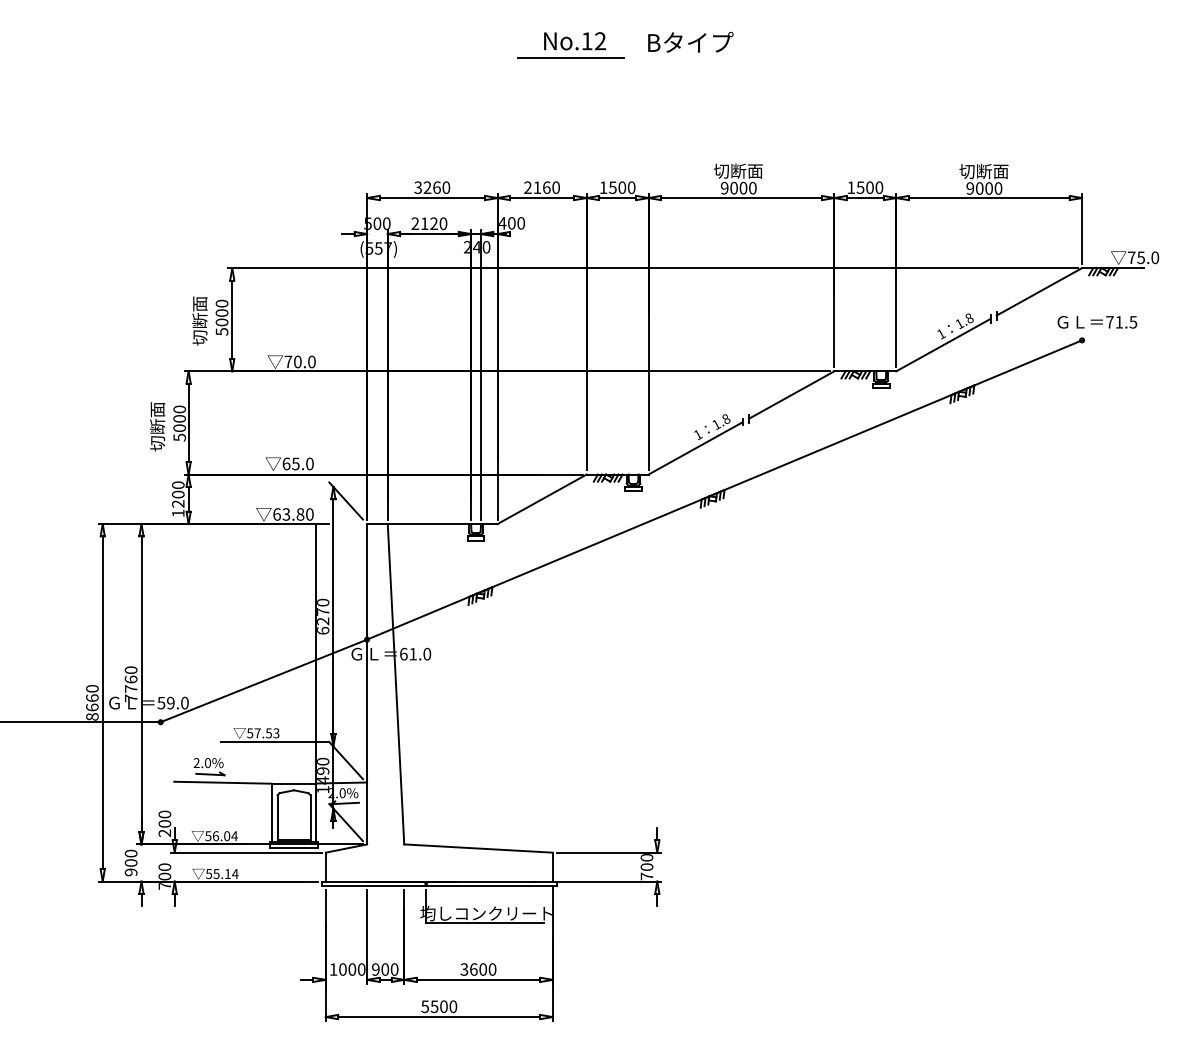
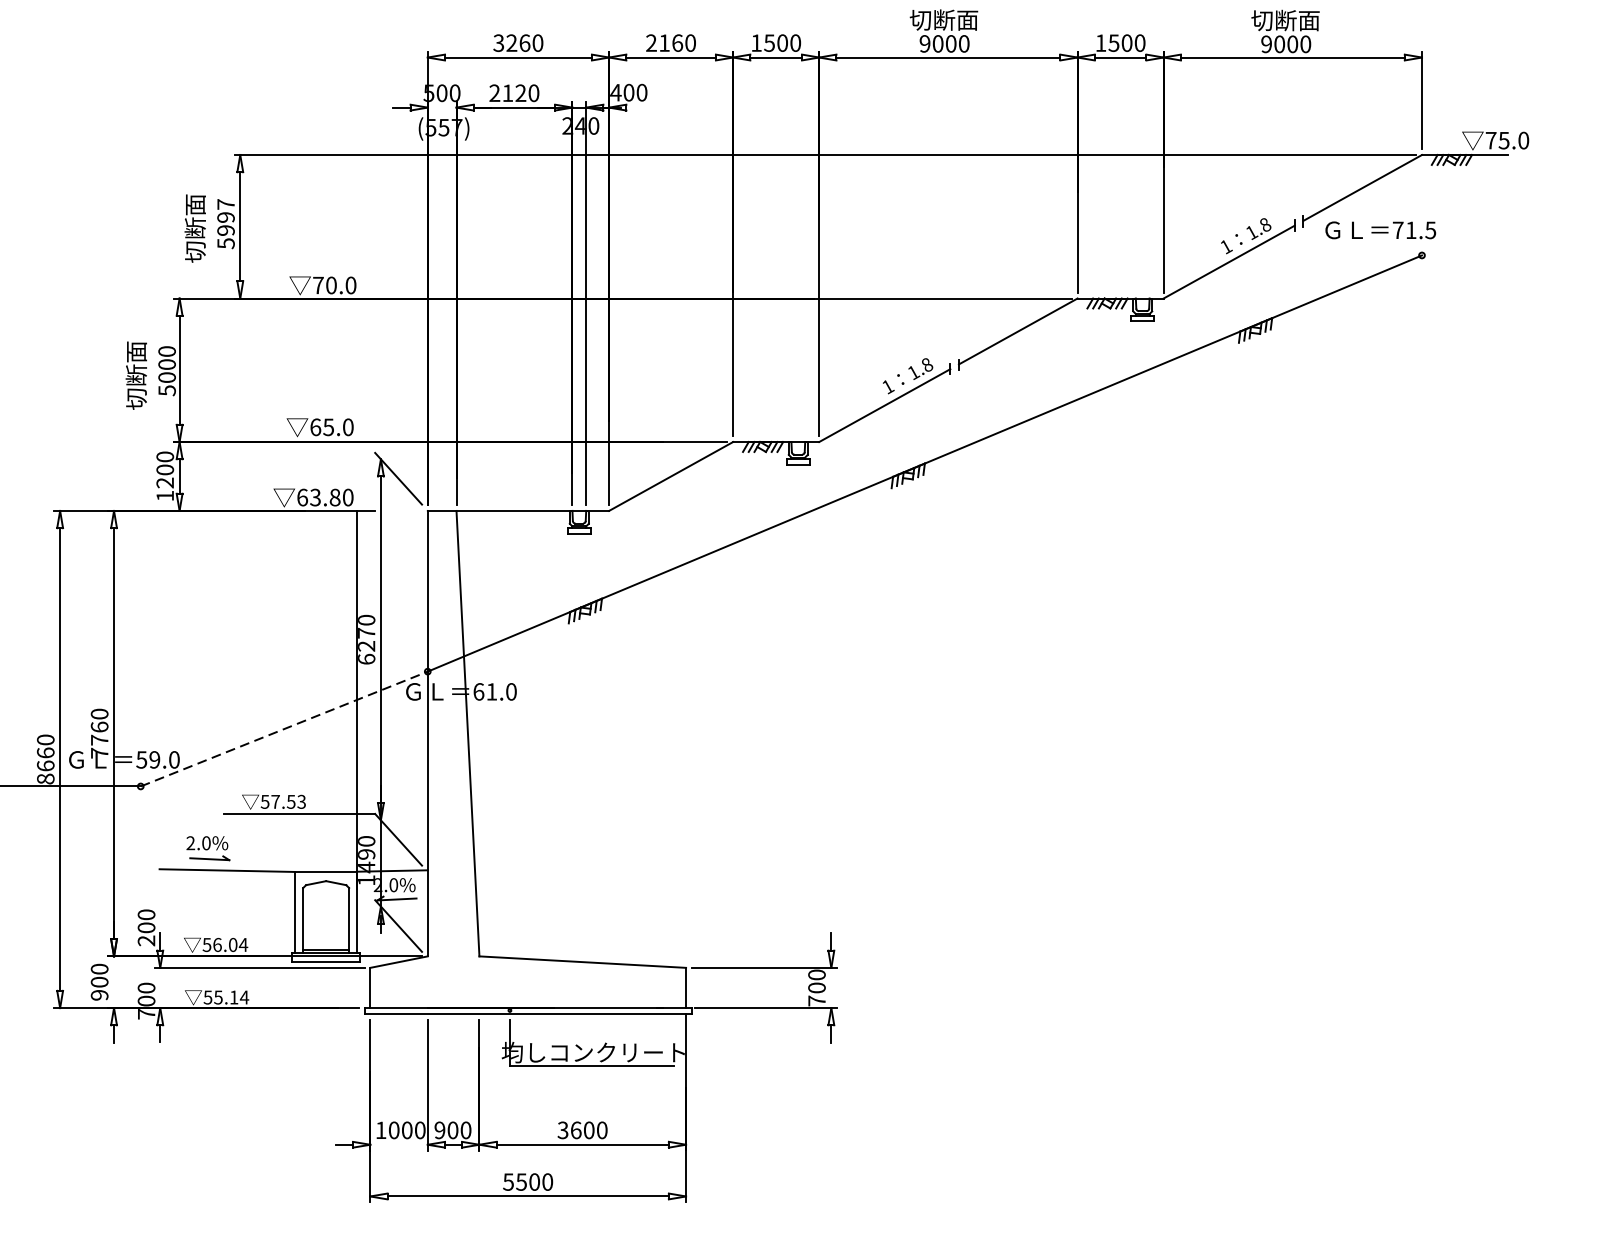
text: (221, 312) -> (225, 216), 5000 -> 5997
text: (1097, 322) -> (1380, 230), moved
line: (264, 680) -> (285, 728), solid -> dashed

